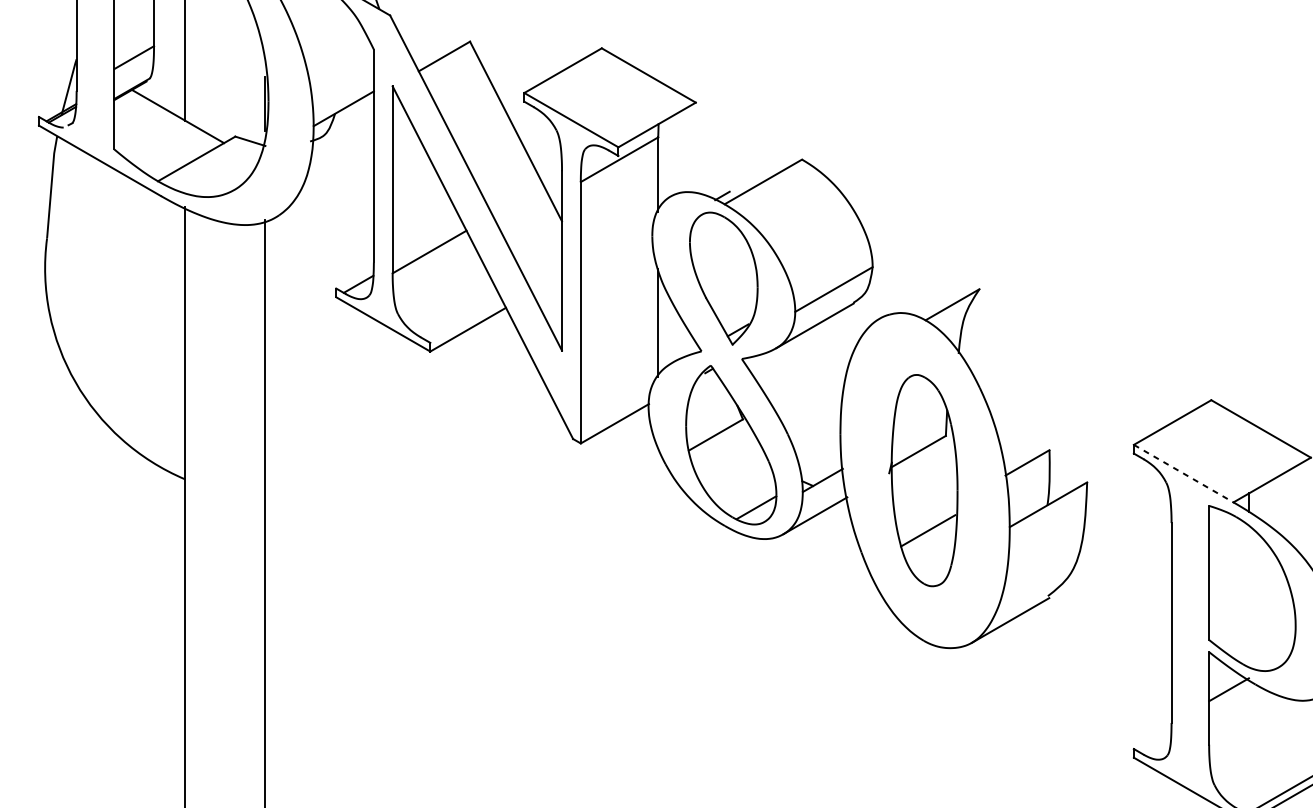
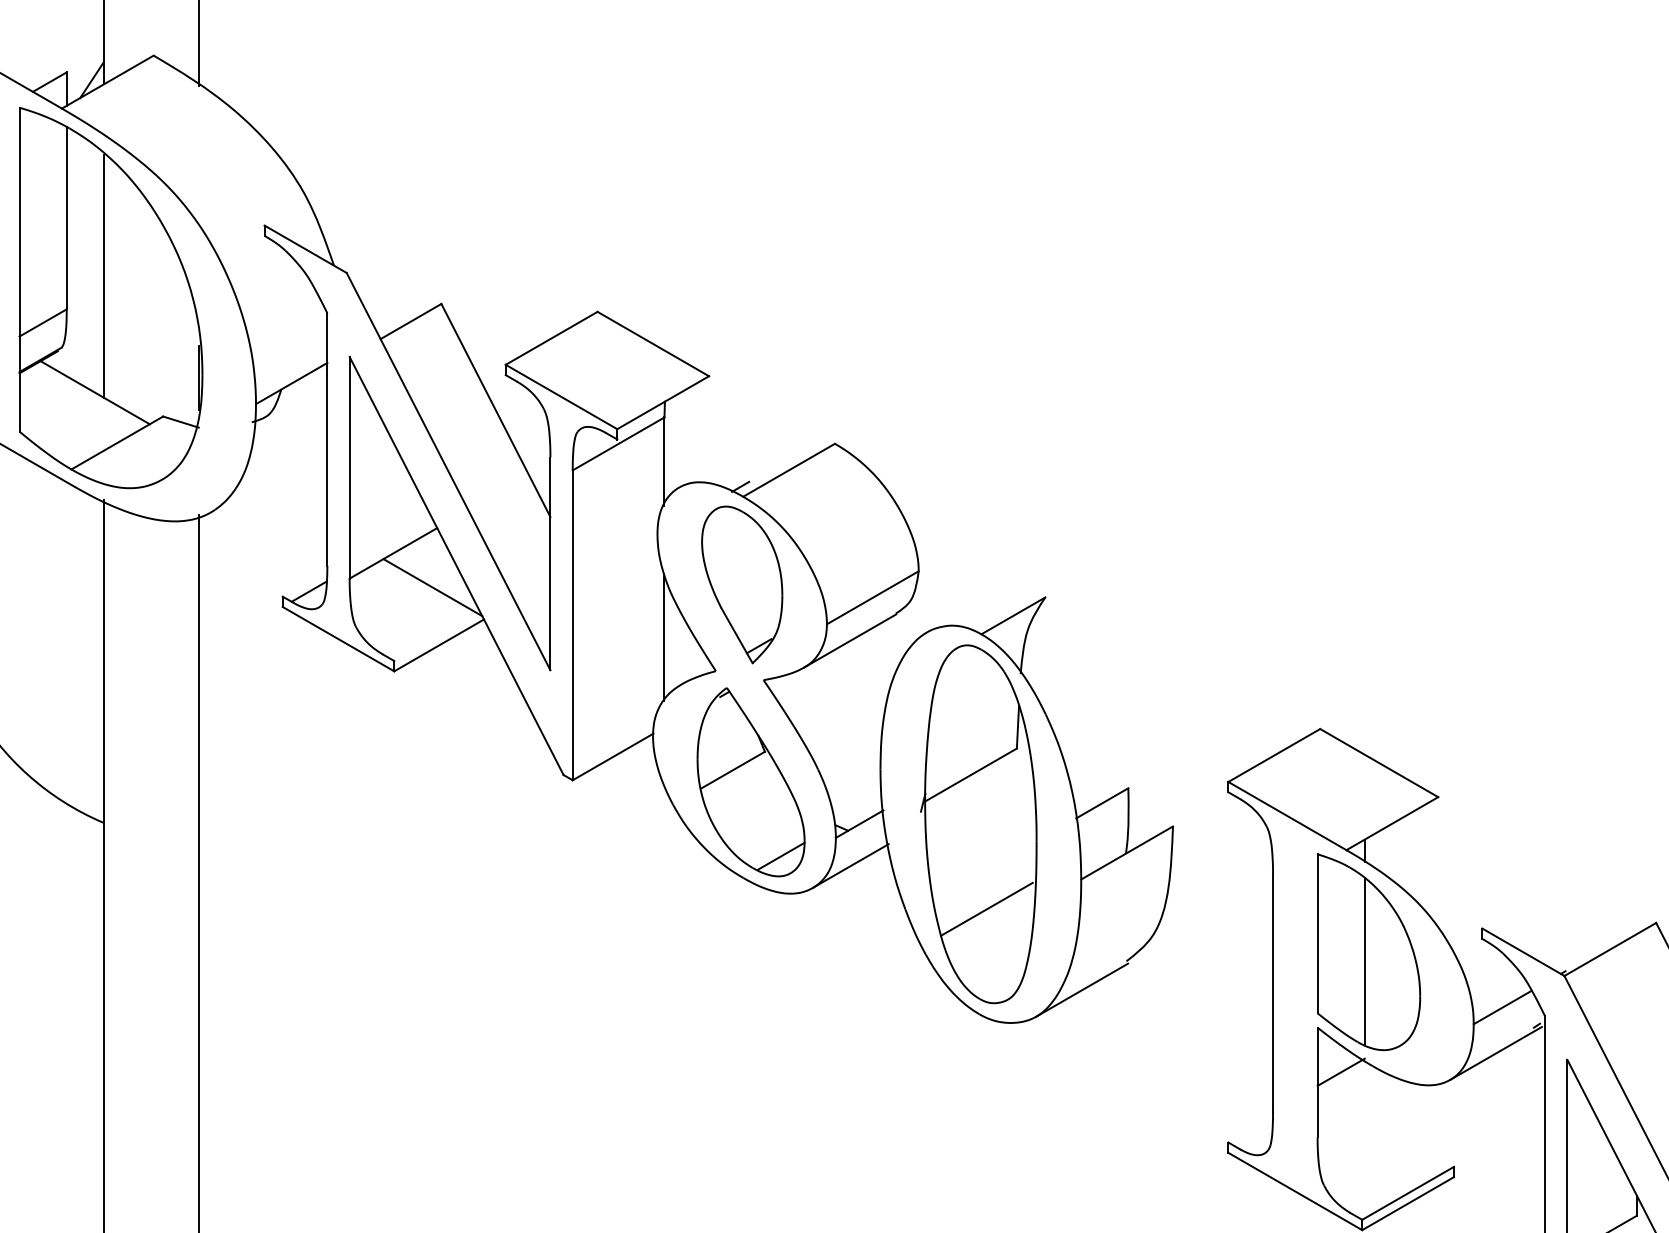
line: (462, 280) -> (432, 587), added
line: (1183, 474) -> (1287, 816), dashed -> solid
part: (923, 480) -> (978, 824), size x1.43
line: (1248, 596) -> (1364, 961), added

